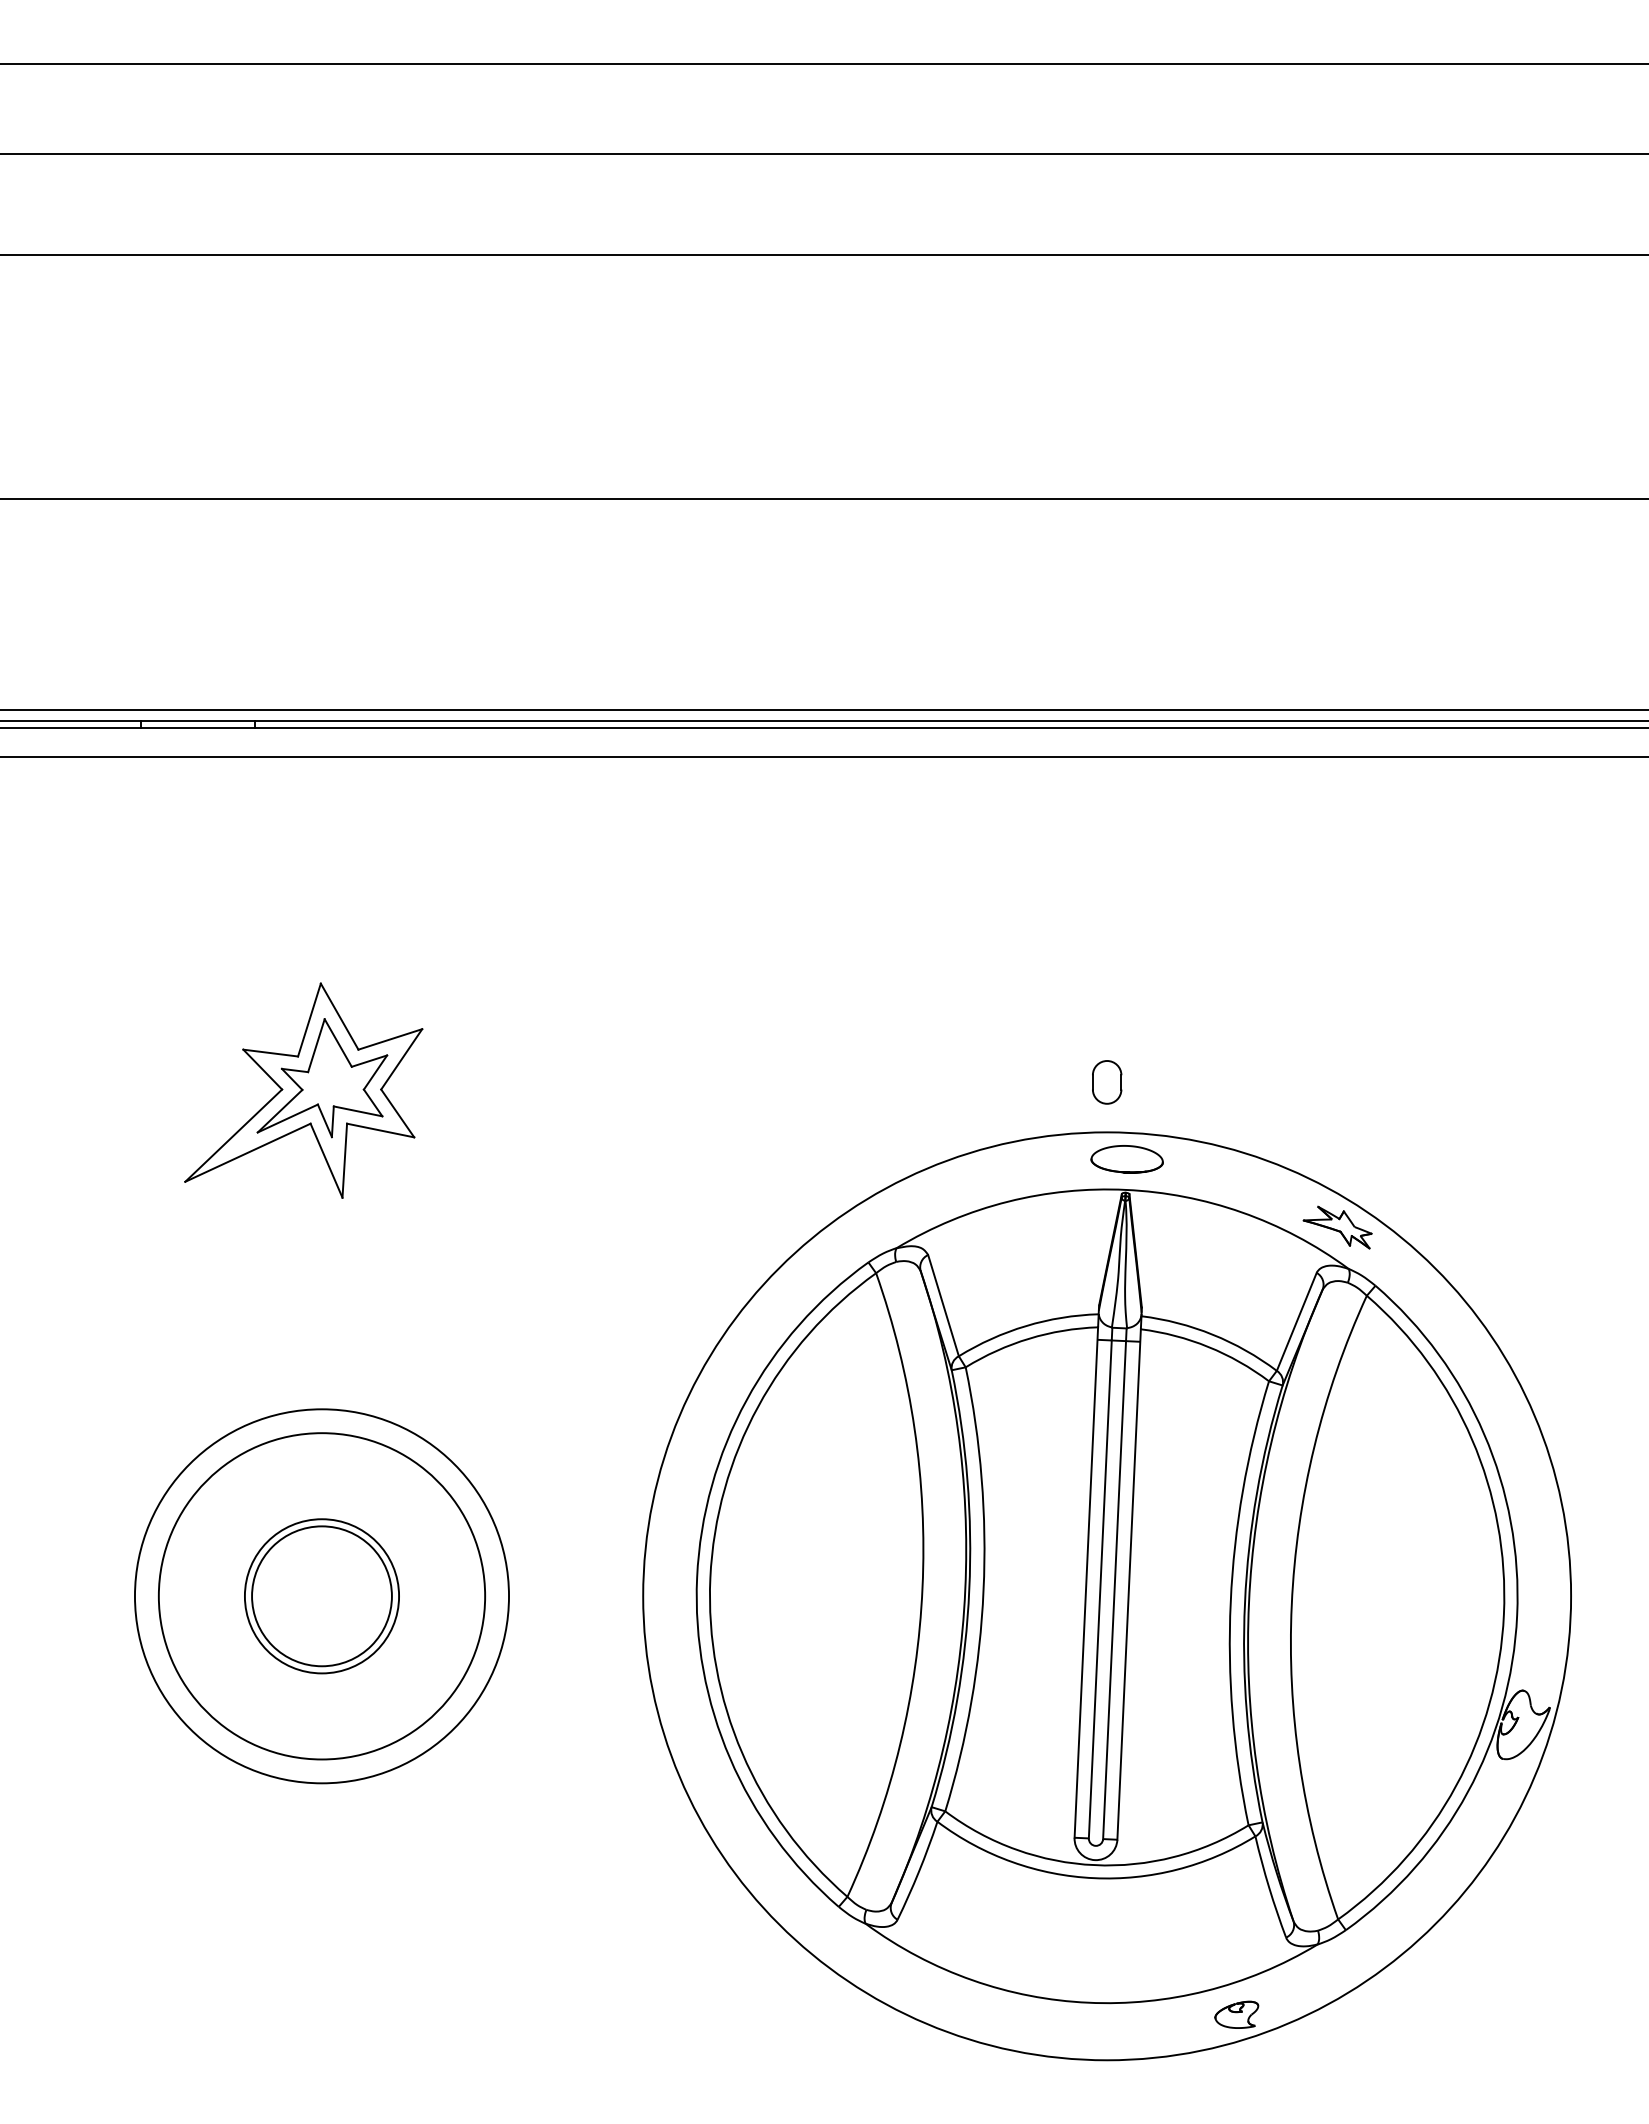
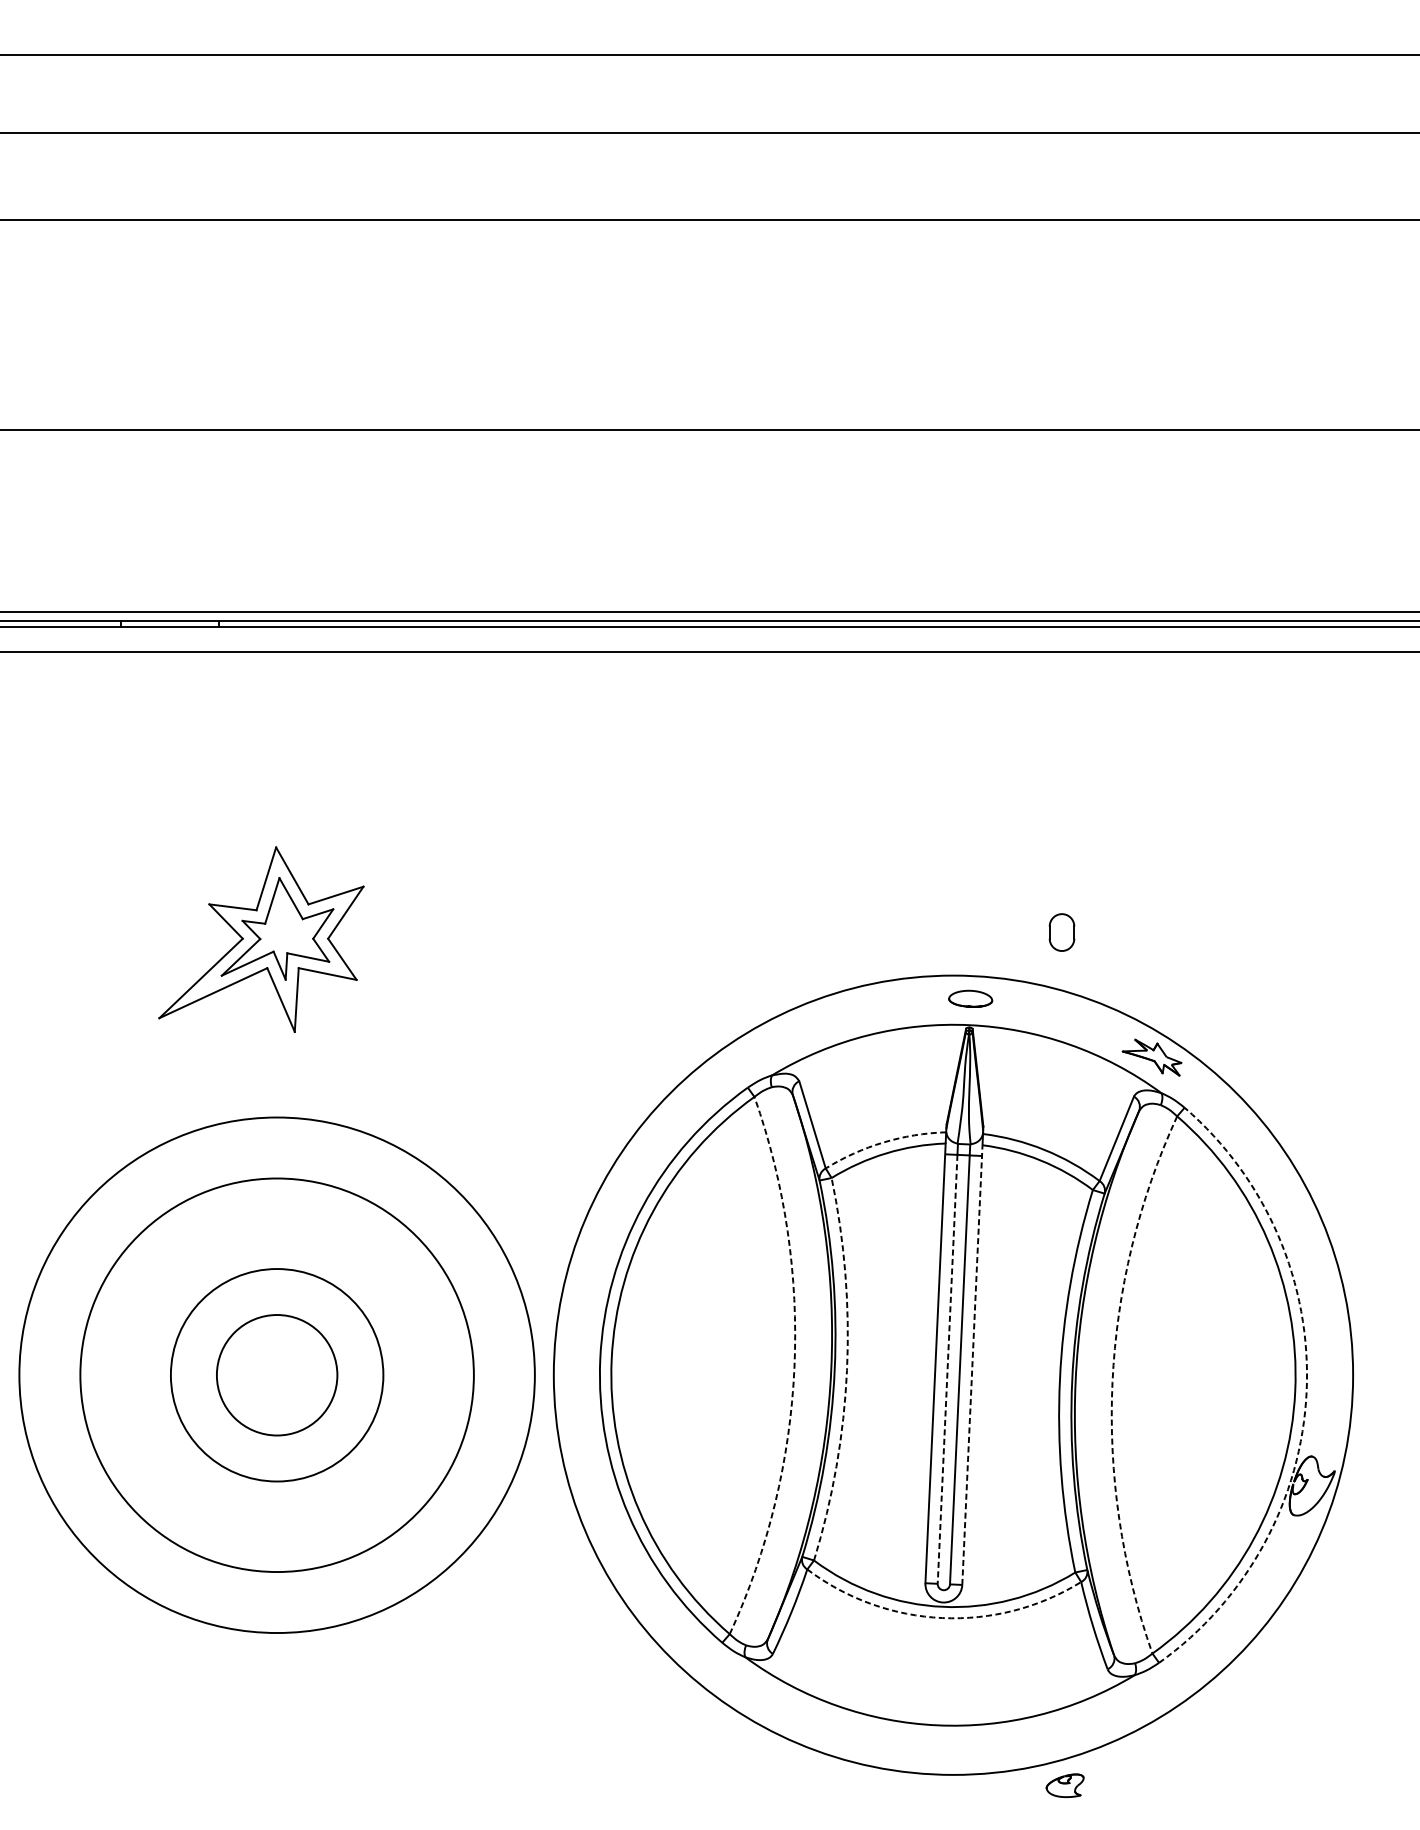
part: (1107, 1082) -> (1062, 932), moved
part: (1126, 1159) -> (970, 998), size x0.7
arc: (1026, 1326) -> (884, 1142), solid -> dashed
line: (1129, 1584) -> (972, 1365), solid -> dashed
arc: (922, 1587) -> (794, 1367), solid -> dashed
line: (1100, 1589) -> (947, 1369), solid -> dashed
arc: (983, 1590) -> (846, 1370), solid -> dashed
circle: (321, 1596) -> (276, 1375), size x1.4
circle: (321, 1596) -> (276, 1375), size x1.6
circle: (321, 1596) -> (276, 1375), size x1.6
arc: (1291, 1604) -> (1112, 1382), solid -> dashed
arc: (1517, 1615) -> (1306, 1391), solid -> dashed
arc: (1094, 1878) -> (942, 1618), solid -> dashed
part: (1236, 2014) -> (1064, 1785), moved

